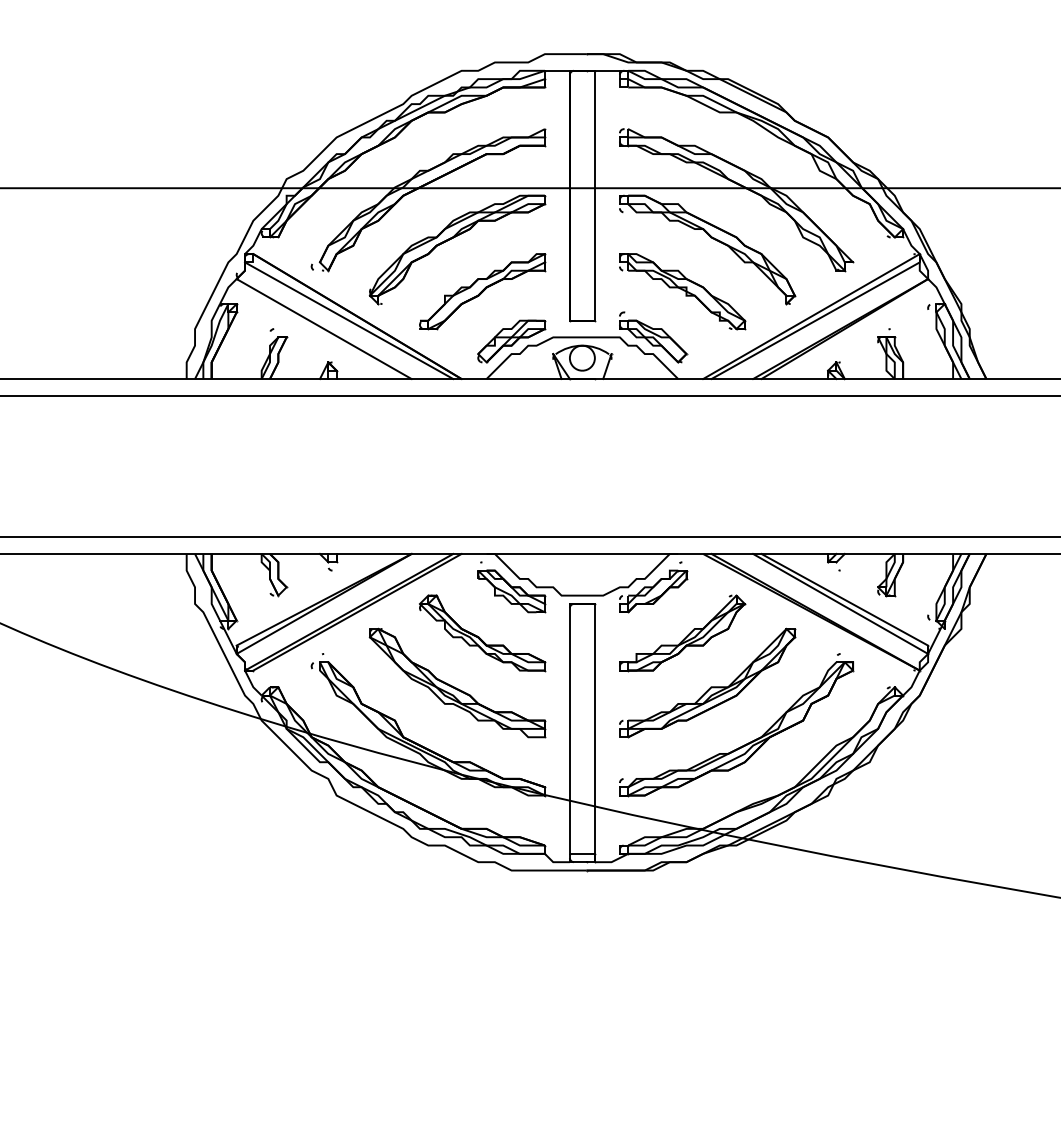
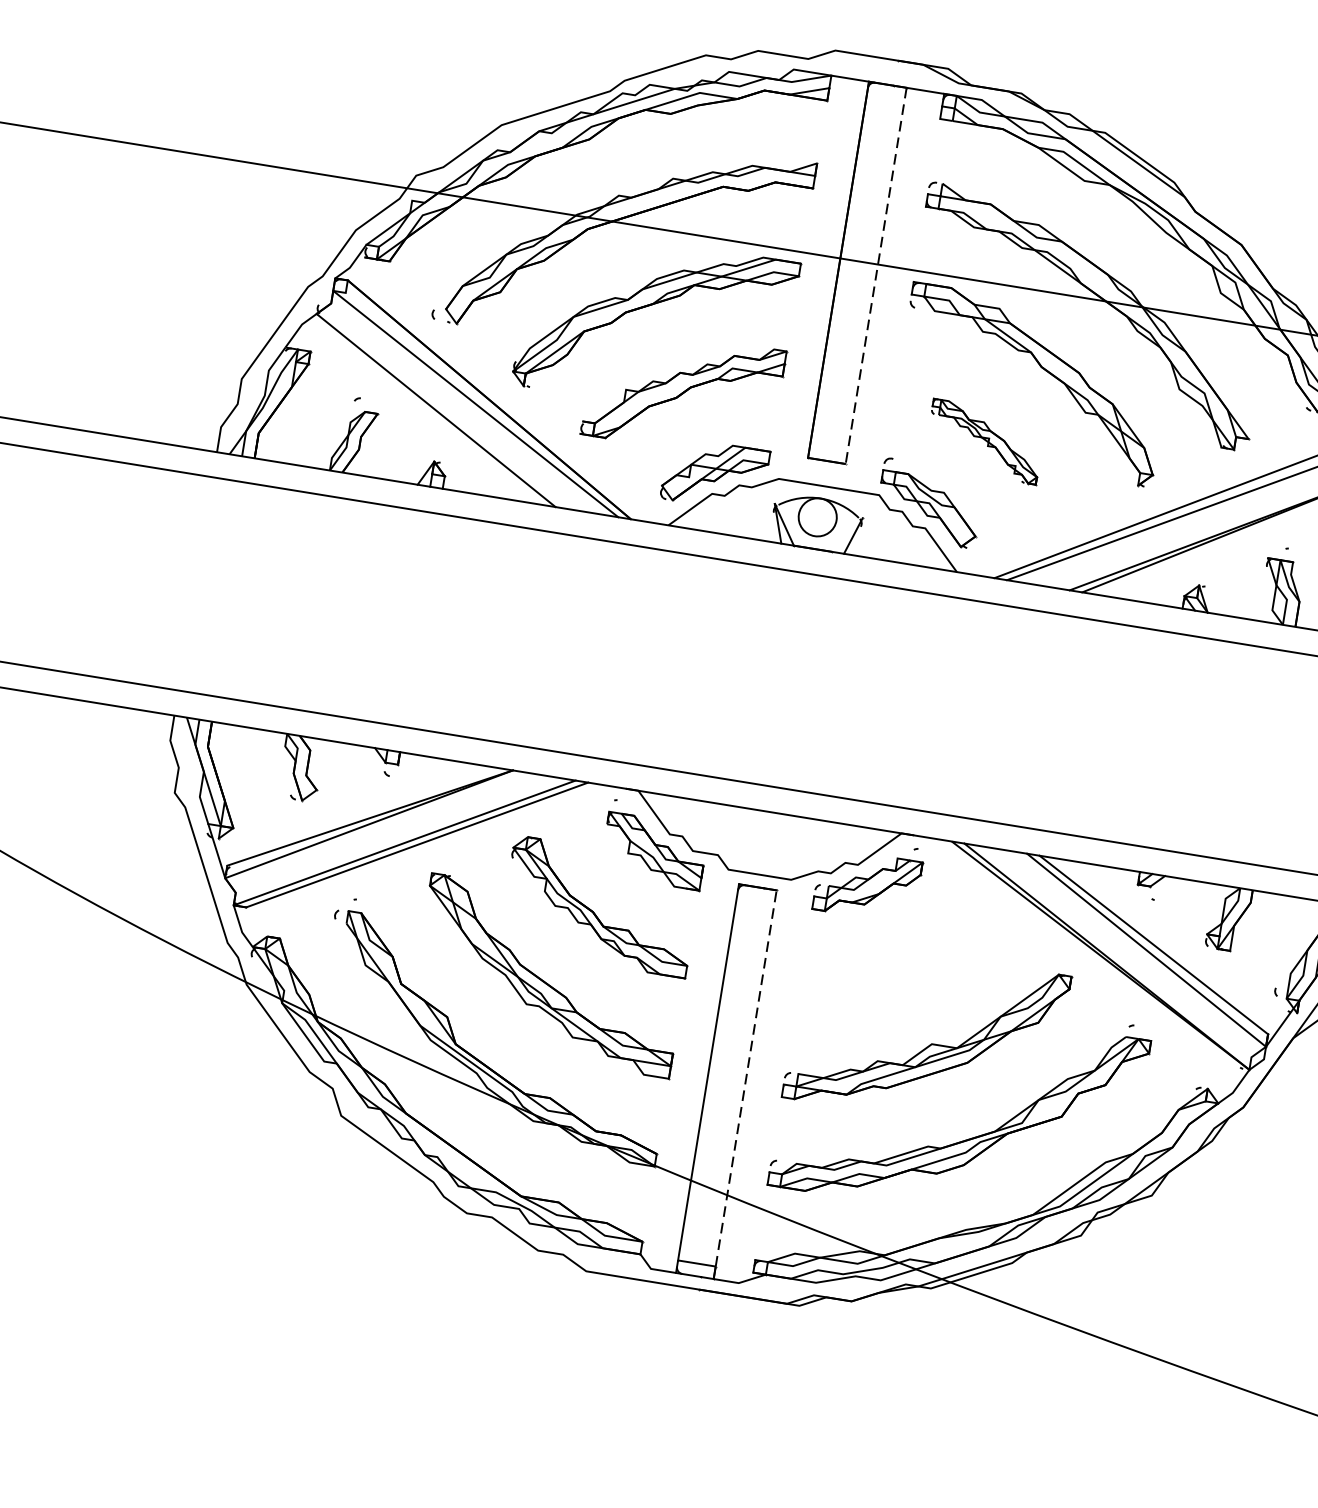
line: (594, 195) -> (875, 275), solid -> dashed
part: (682, 291) -> (984, 441), size x0.6
part: (682, 633) -> (901, 956), removed
line: (594, 728) -> (745, 1077), solid -> dashed

